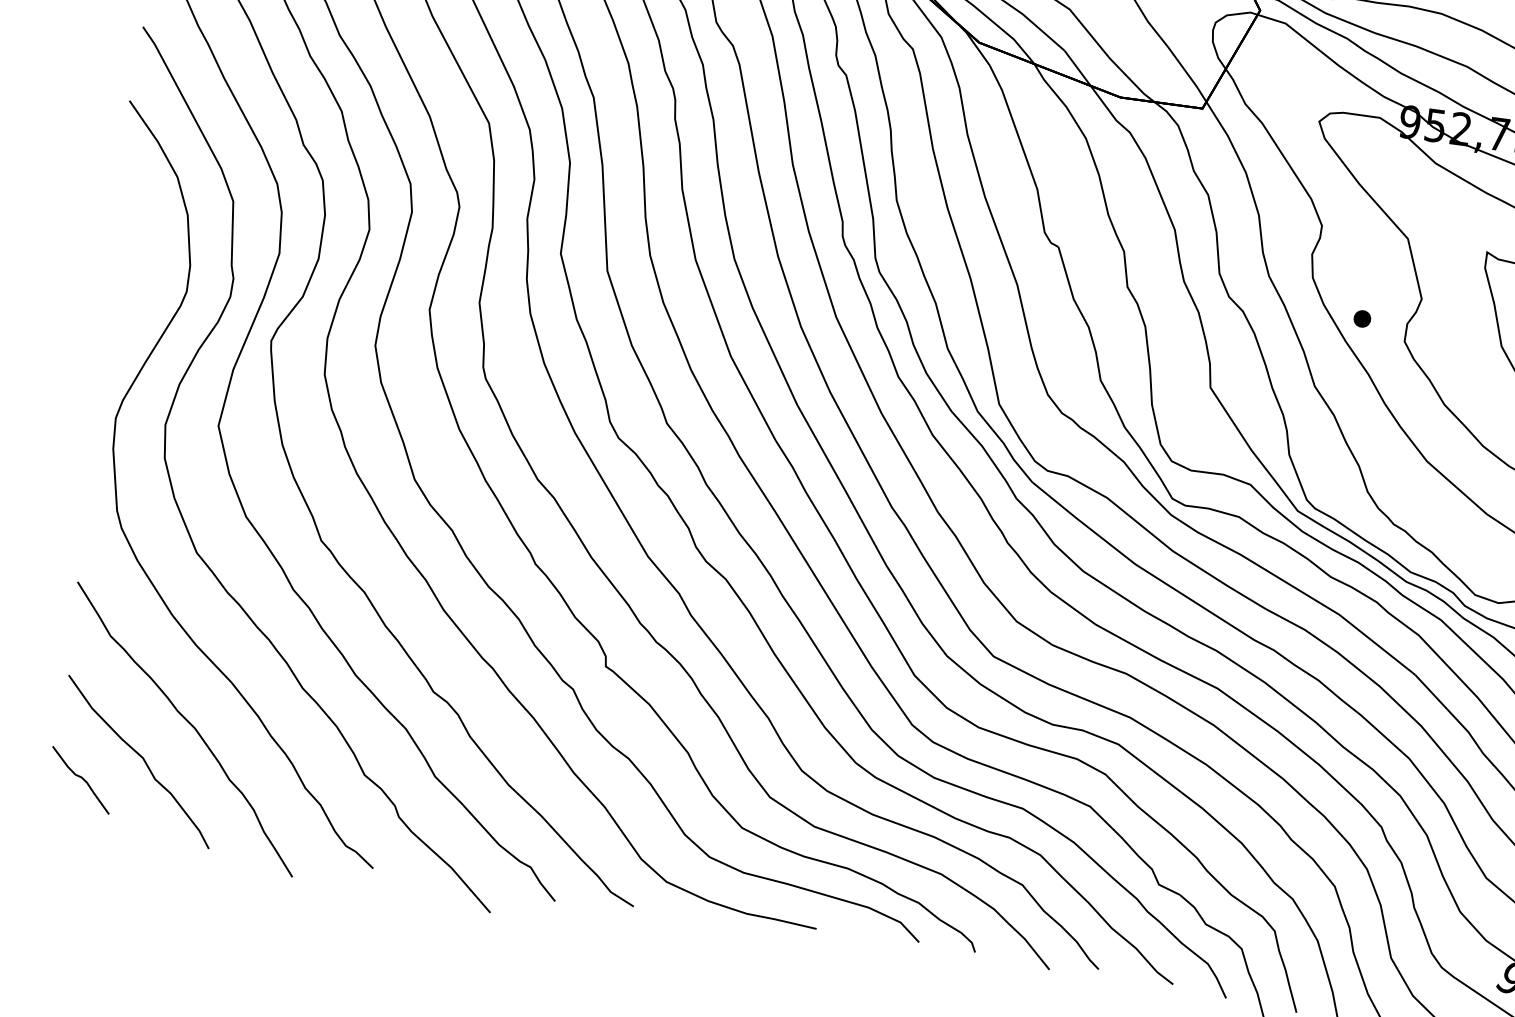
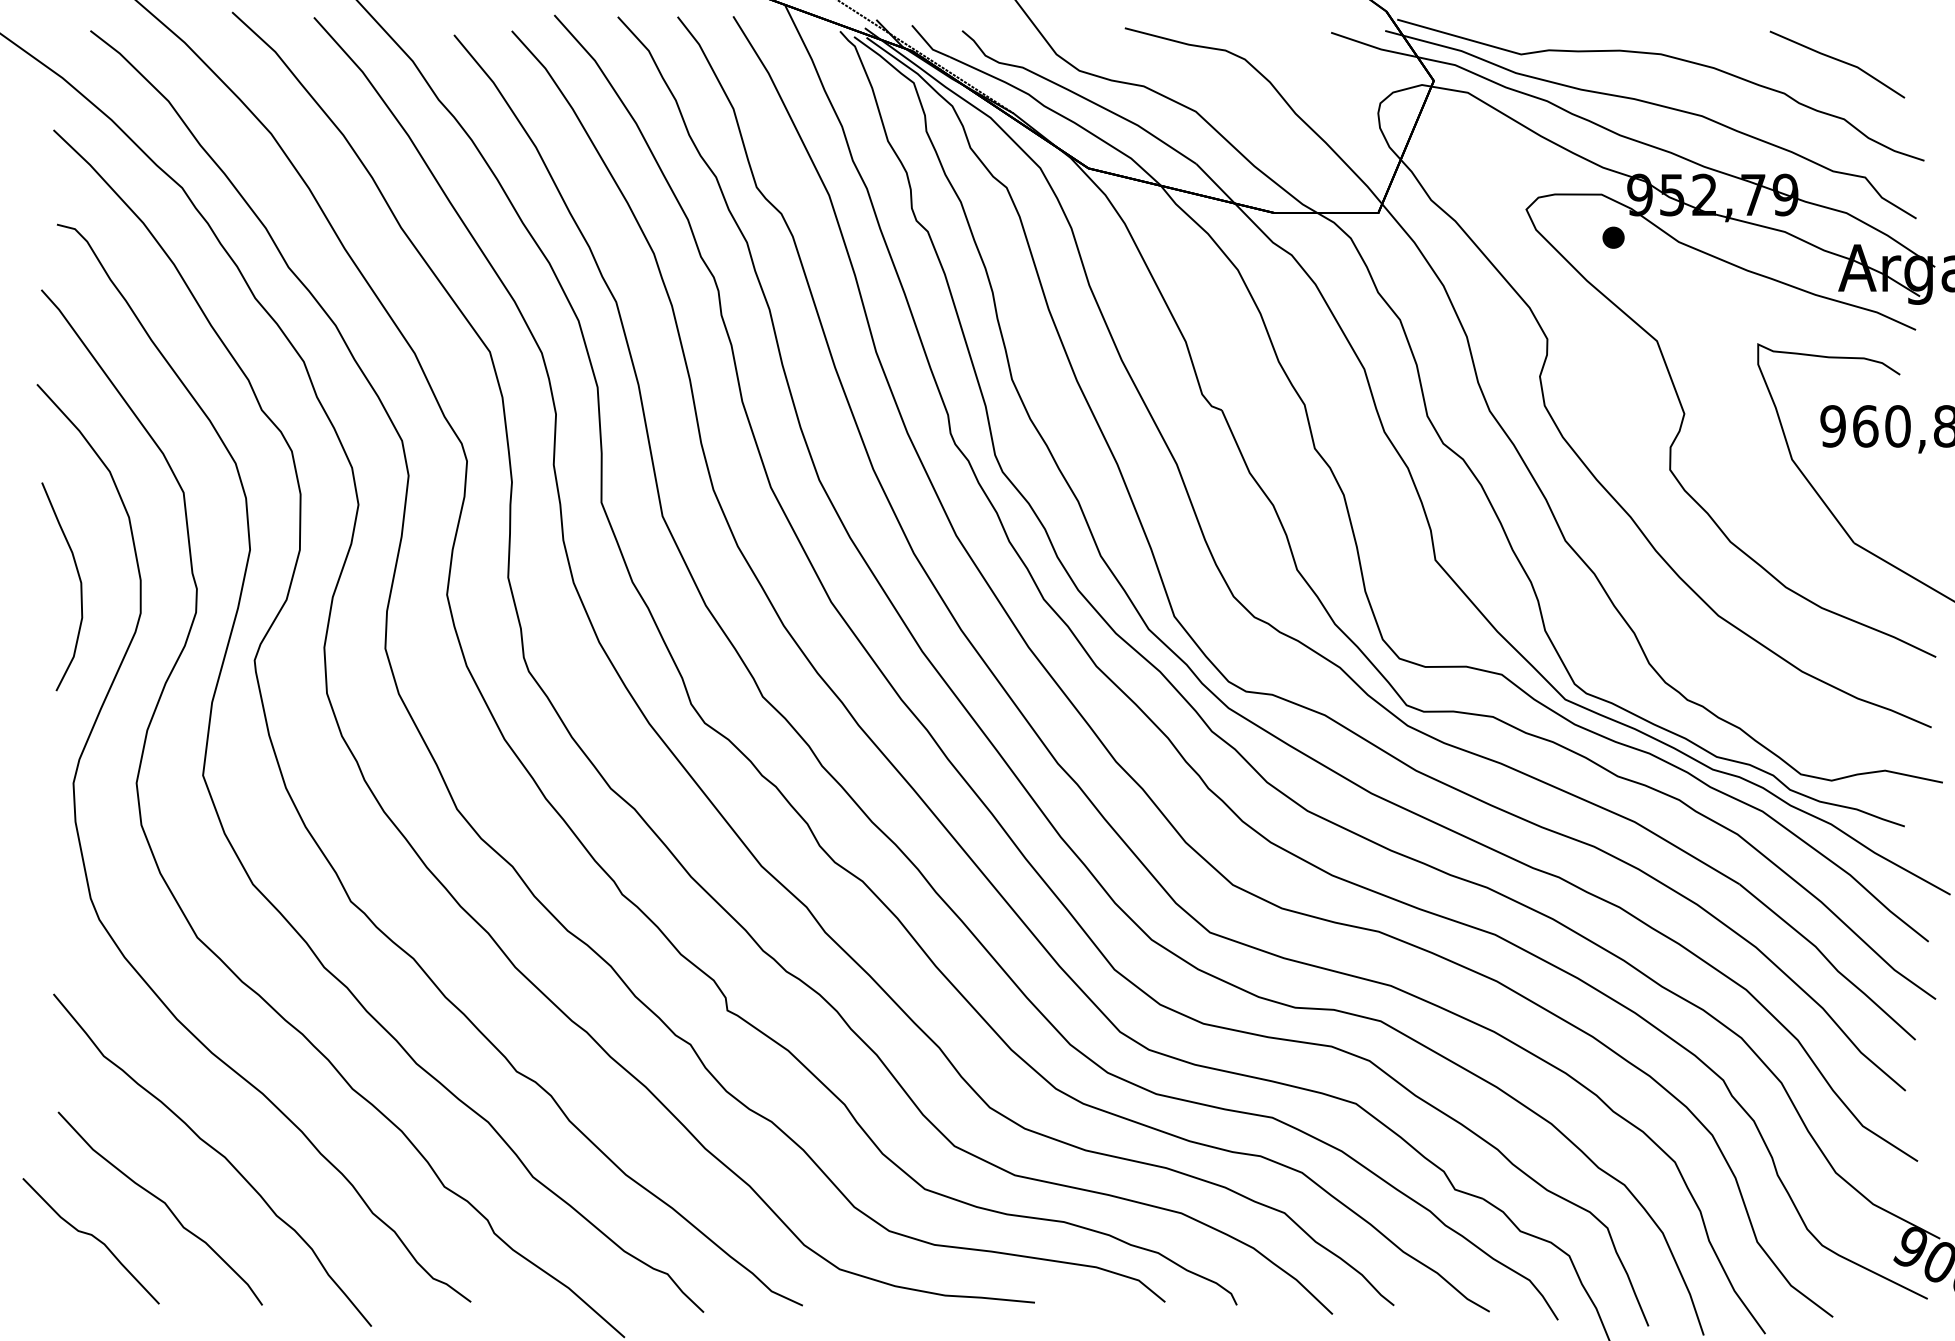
curve: (141, 260) -> (79, 581), added
part: (1362, 318) -> (1613, 237), moved
part: (80, 780) -> (90, 1241), size x1.67

